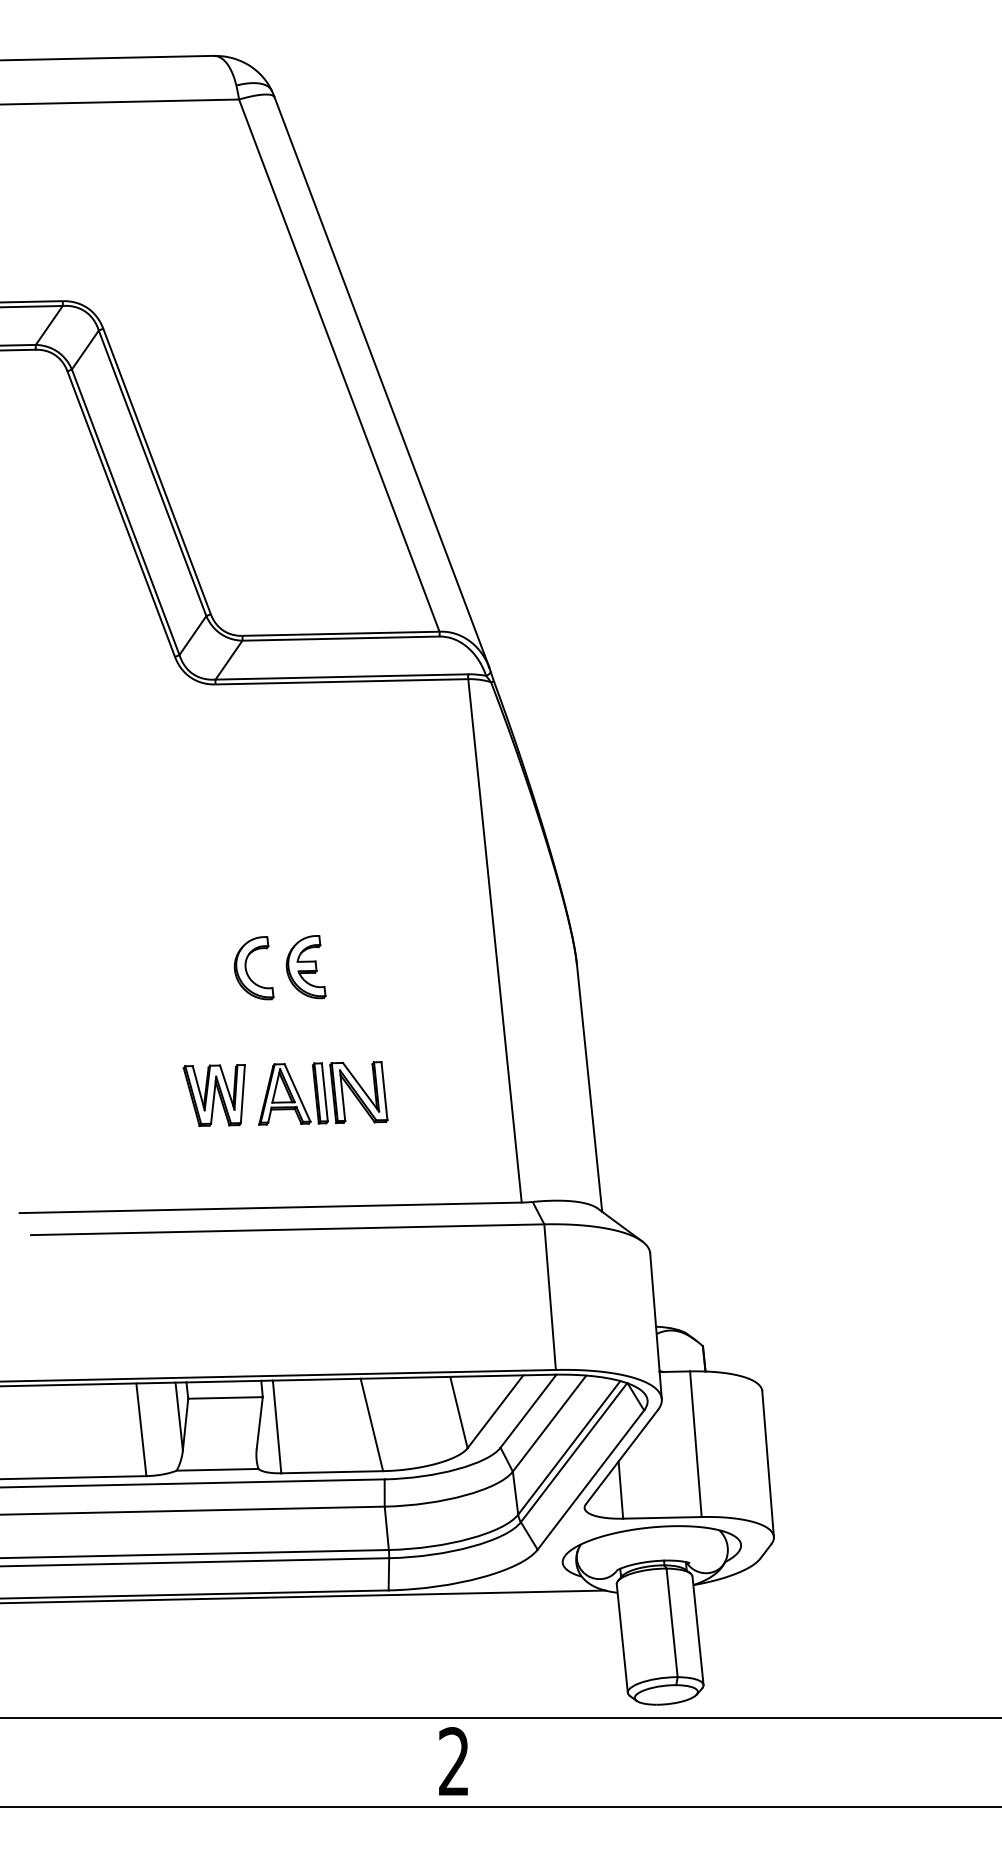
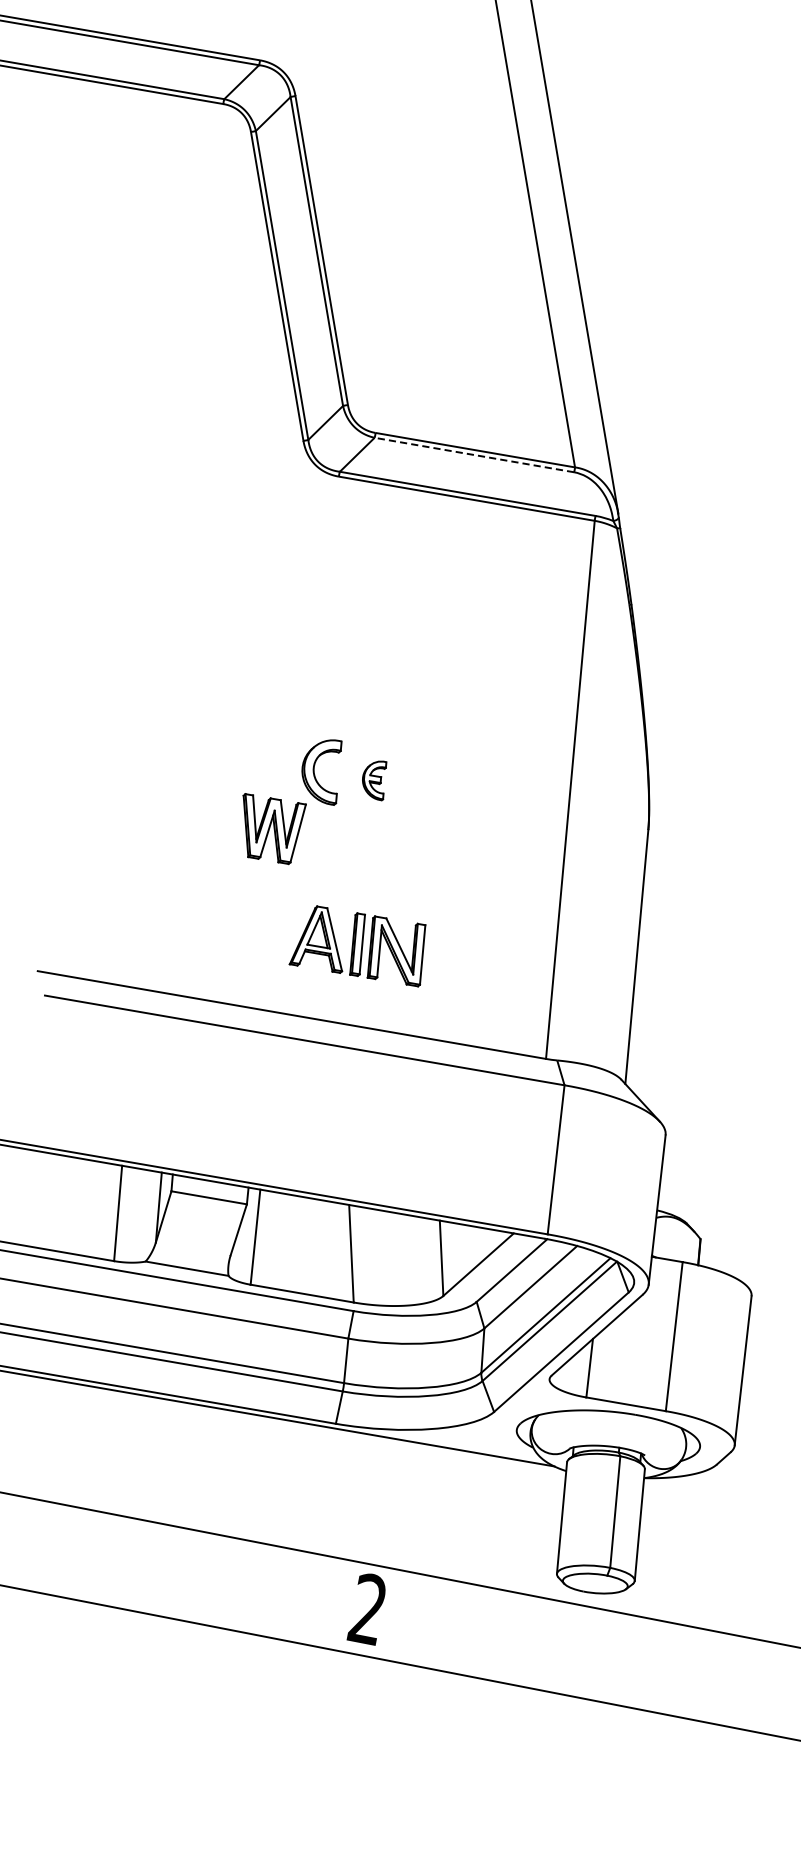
line: (341, 638) -> (474, 455), solid -> dashed
part: (305, 967) -> (374, 779), size x0.6
part: (323, 1093) -> (360, 945), moved
part: (213, 1095) -> (268, 829), moved

